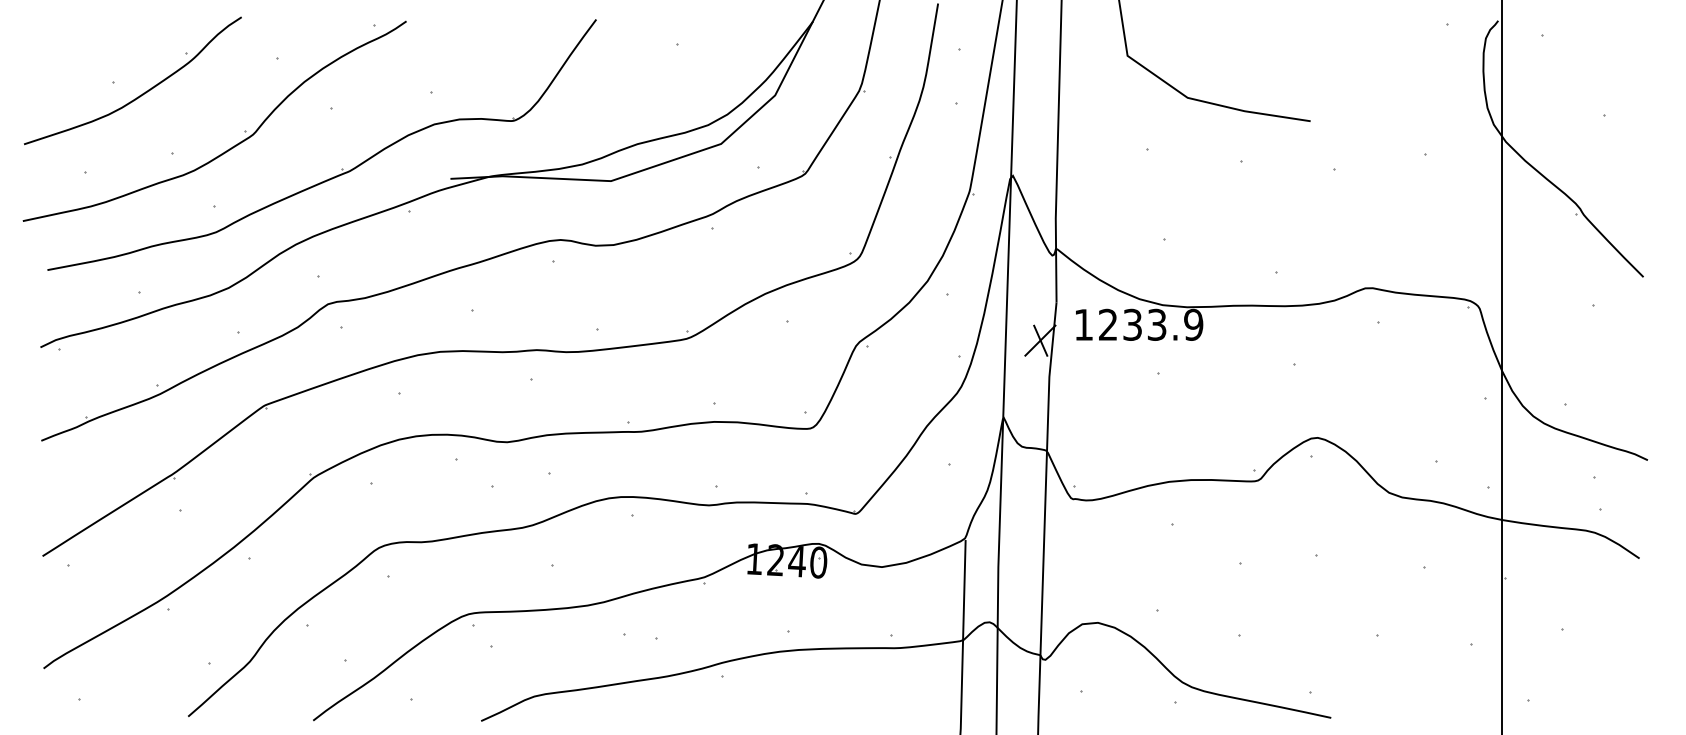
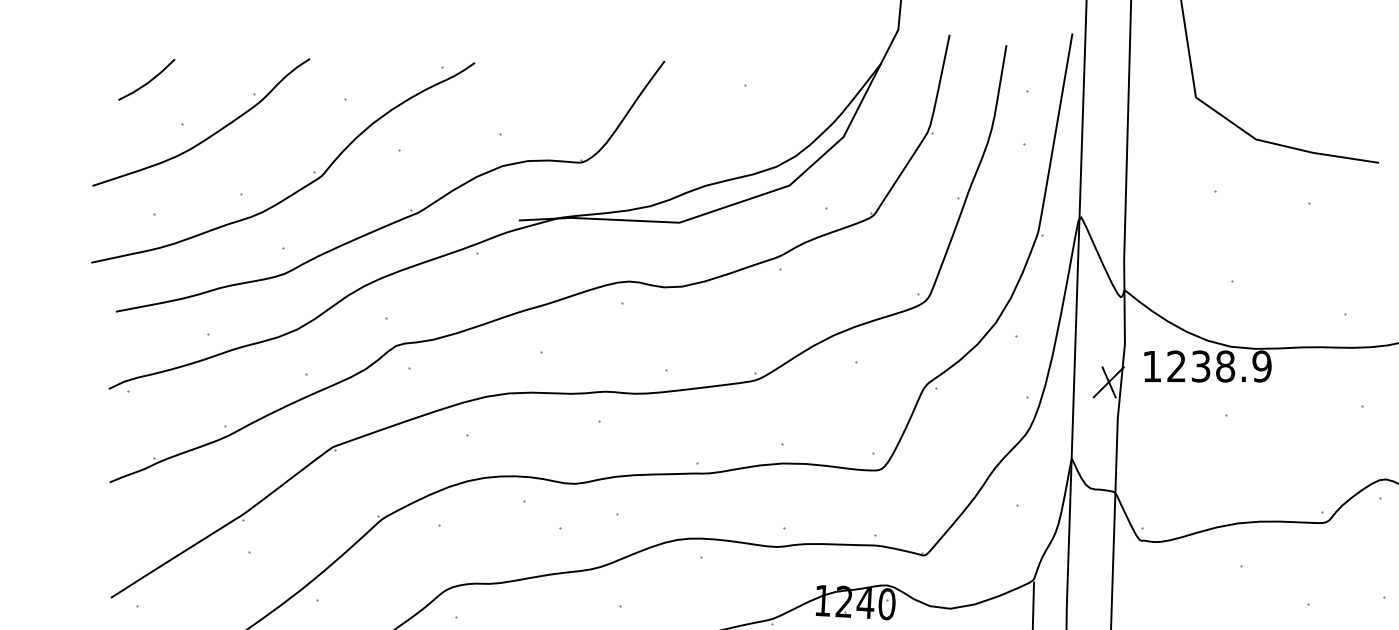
line: (79, 40) -> (147, 82), added
text: (1156, 324) -> (1224, 366), 1233.9 -> 1238.9

